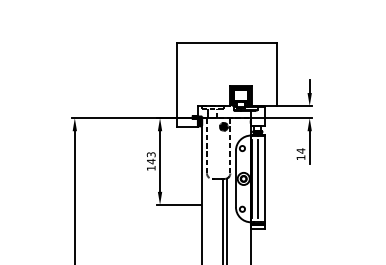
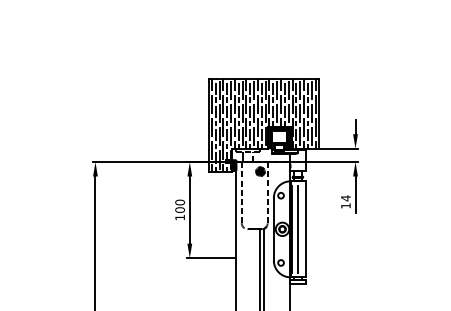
hatch: (226, 84) -> (263, 124), added
text: (150, 158) -> (179, 206), 143 -> 100

